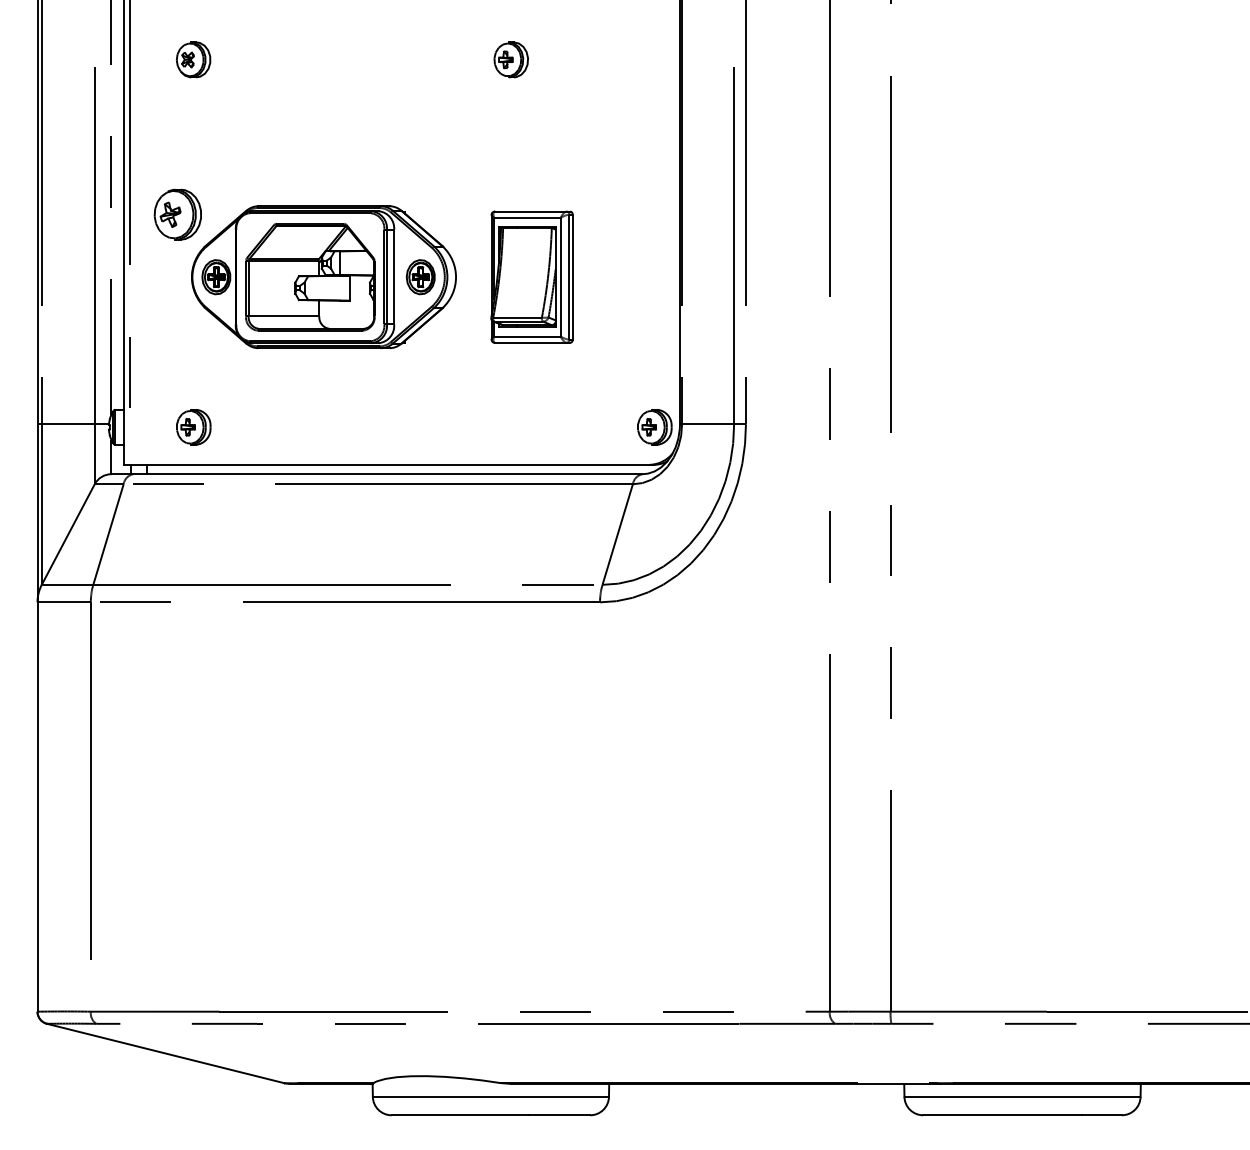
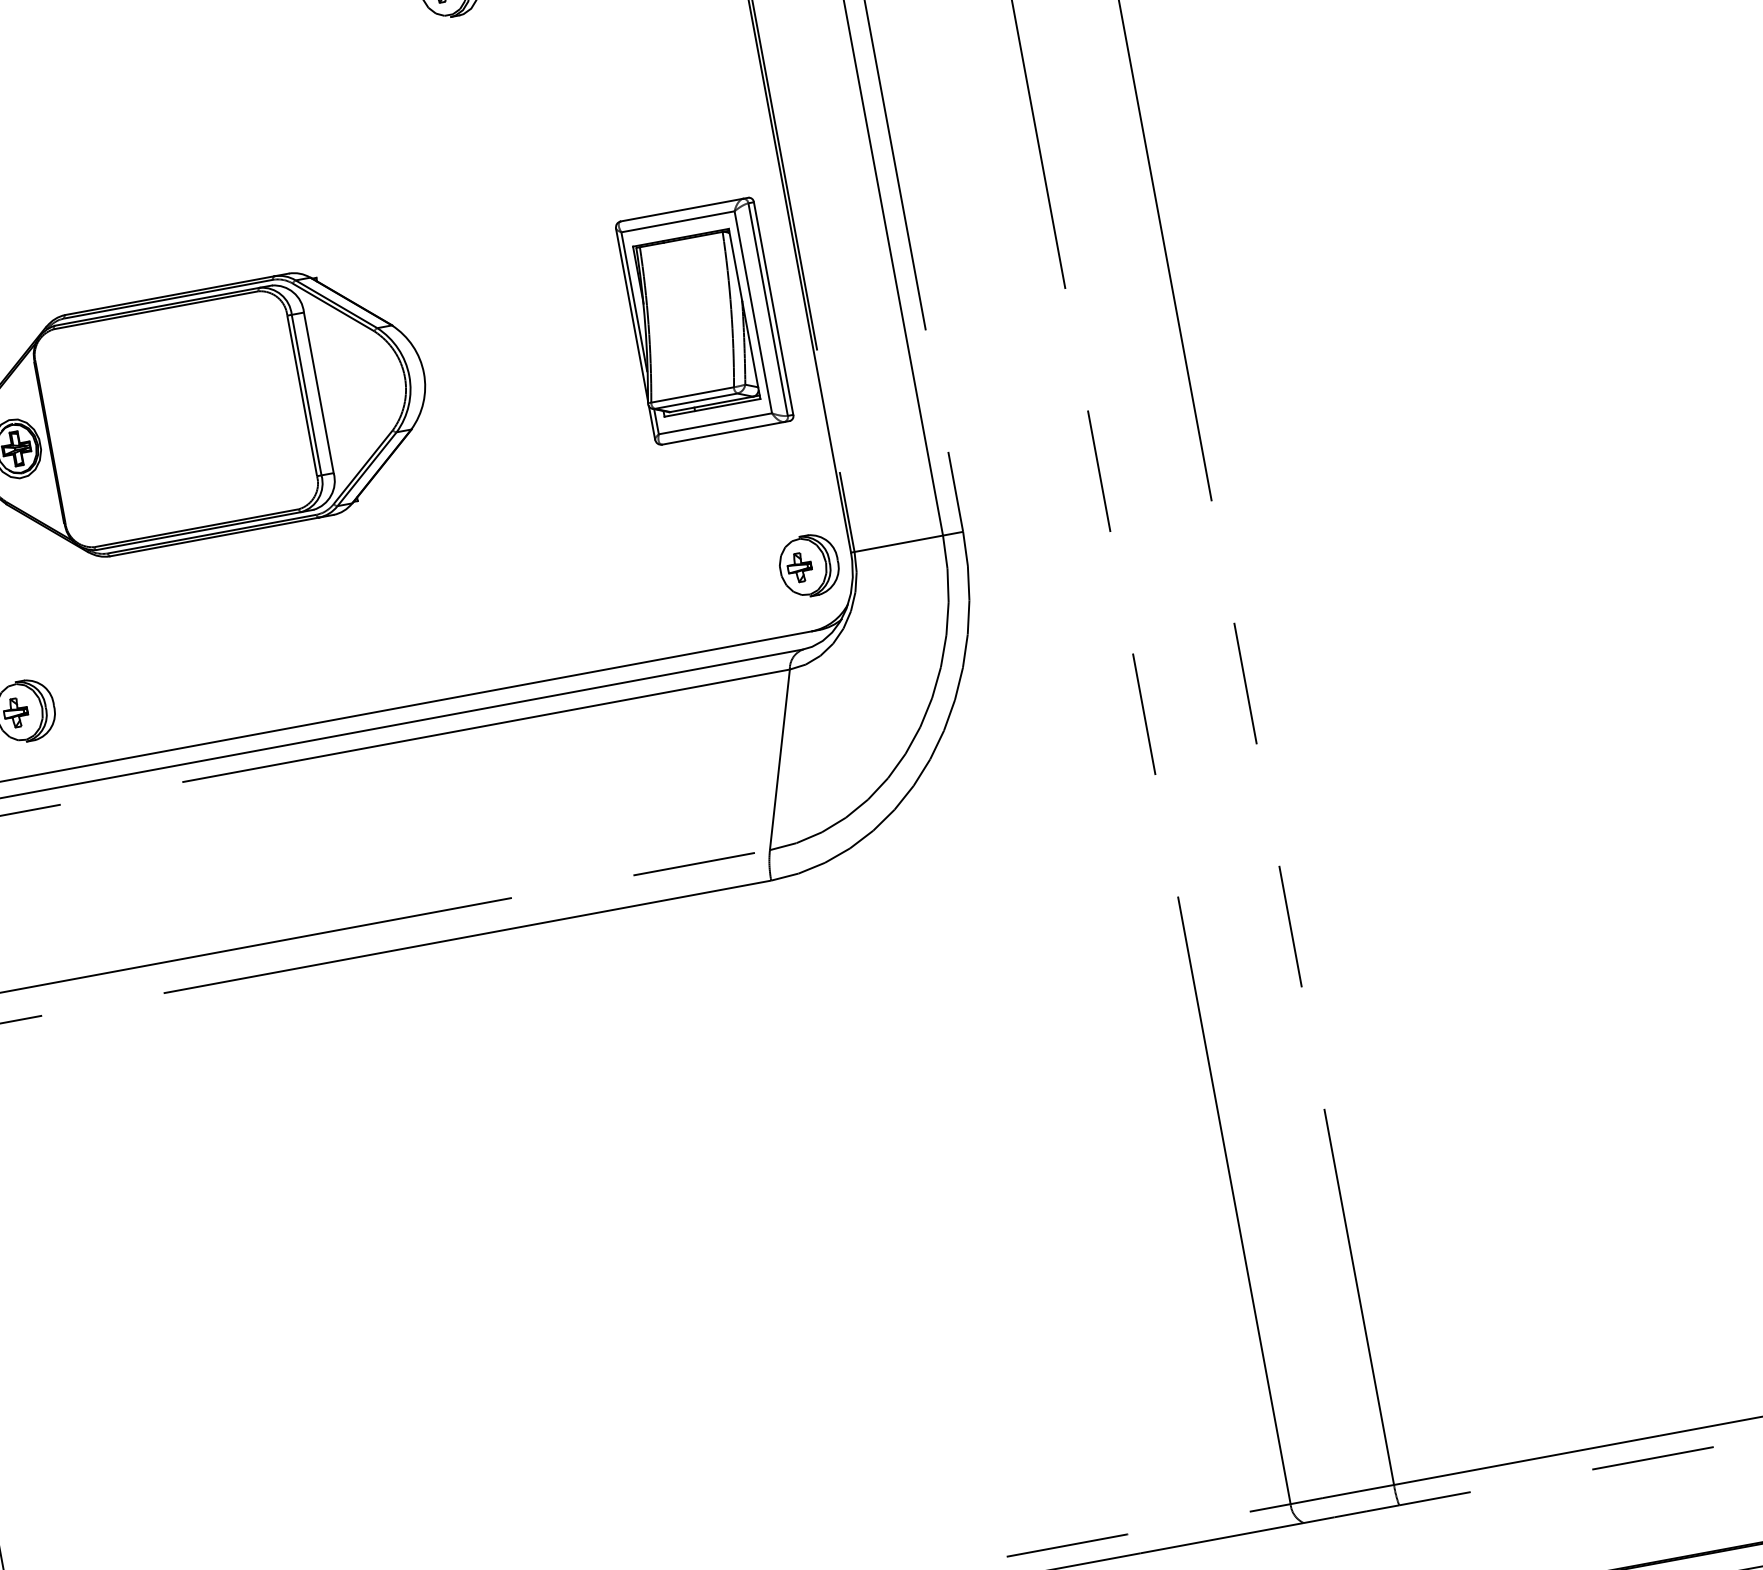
part: (531, 276) -> (703, 320), moved
part: (310, 277) -> (176, 419), removed
part: (420, 277) -> (363, 385), removed

